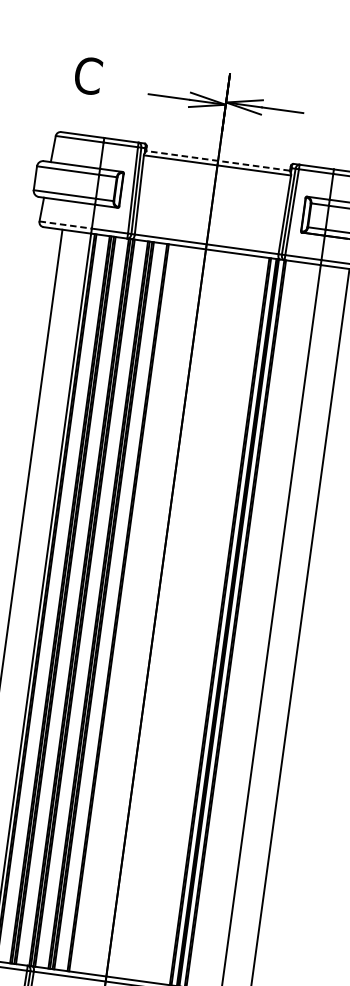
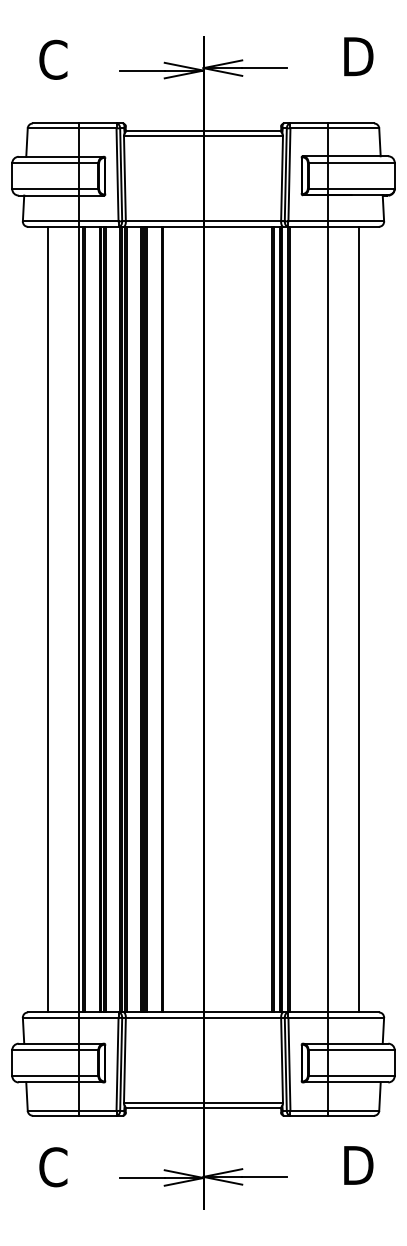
line: (218, 161) -> (203, 131), dashed -> solid
line: (65, 225) -> (51, 221), dashed -> solid

